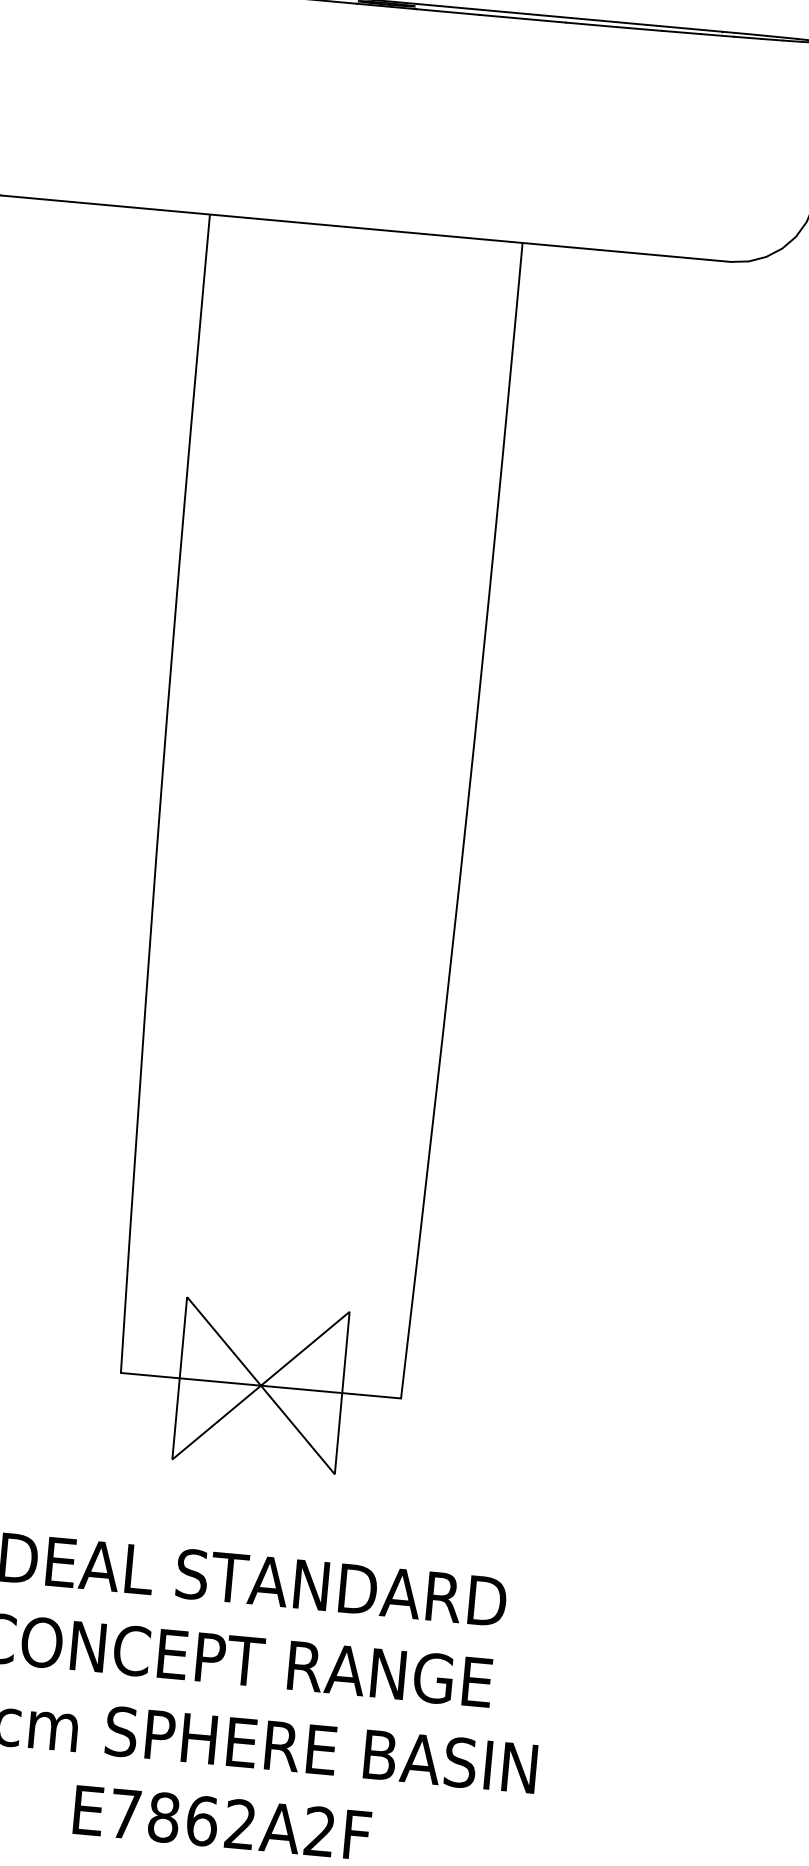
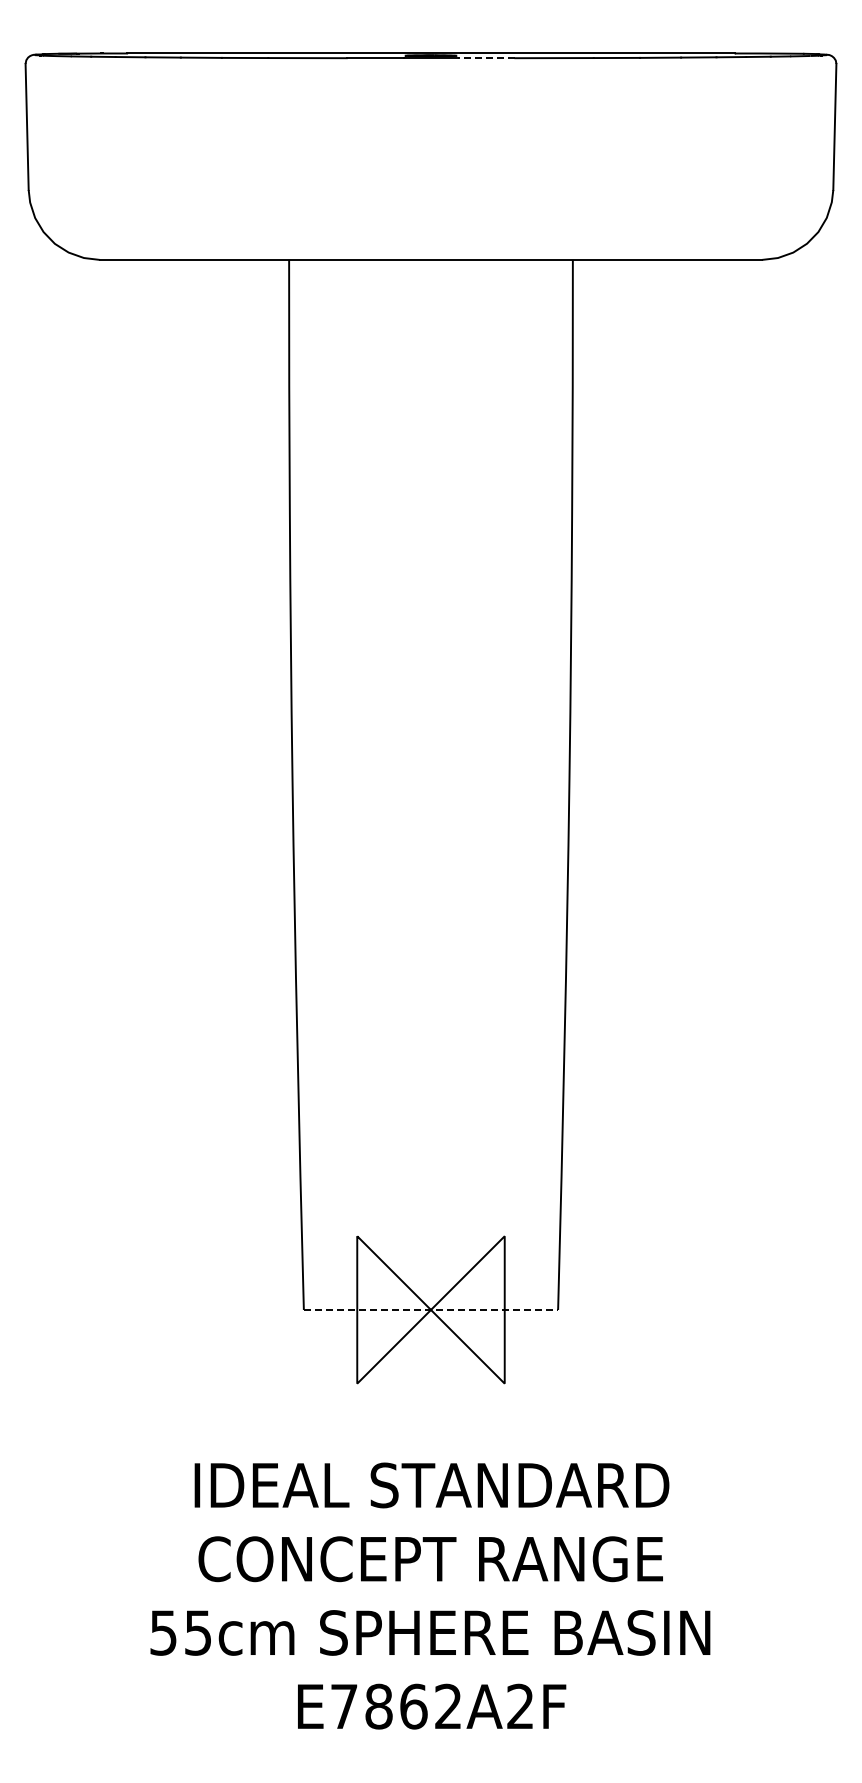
line: (447, 12) -> (486, 58), solid -> dashed
line: (261, 1385) -> (431, 1309), solid -> dashed

